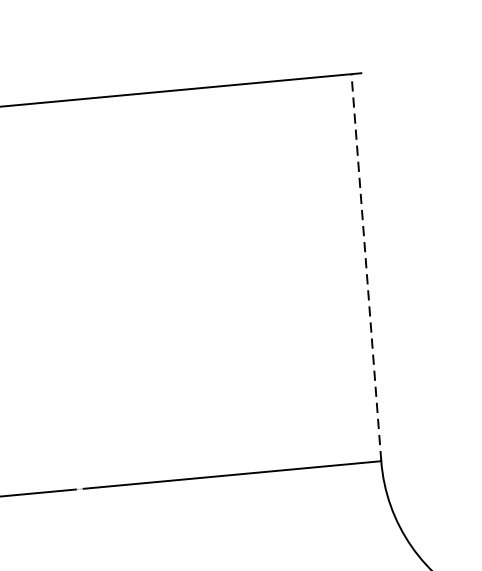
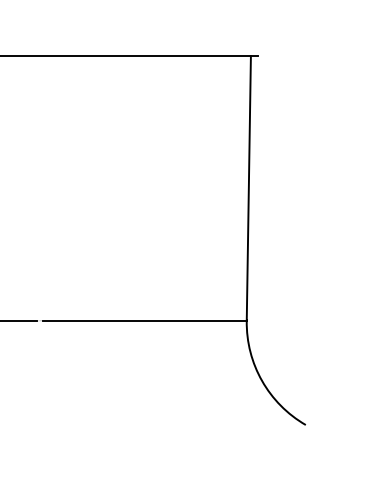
line: (365, 266) -> (248, 187), dashed -> solid

